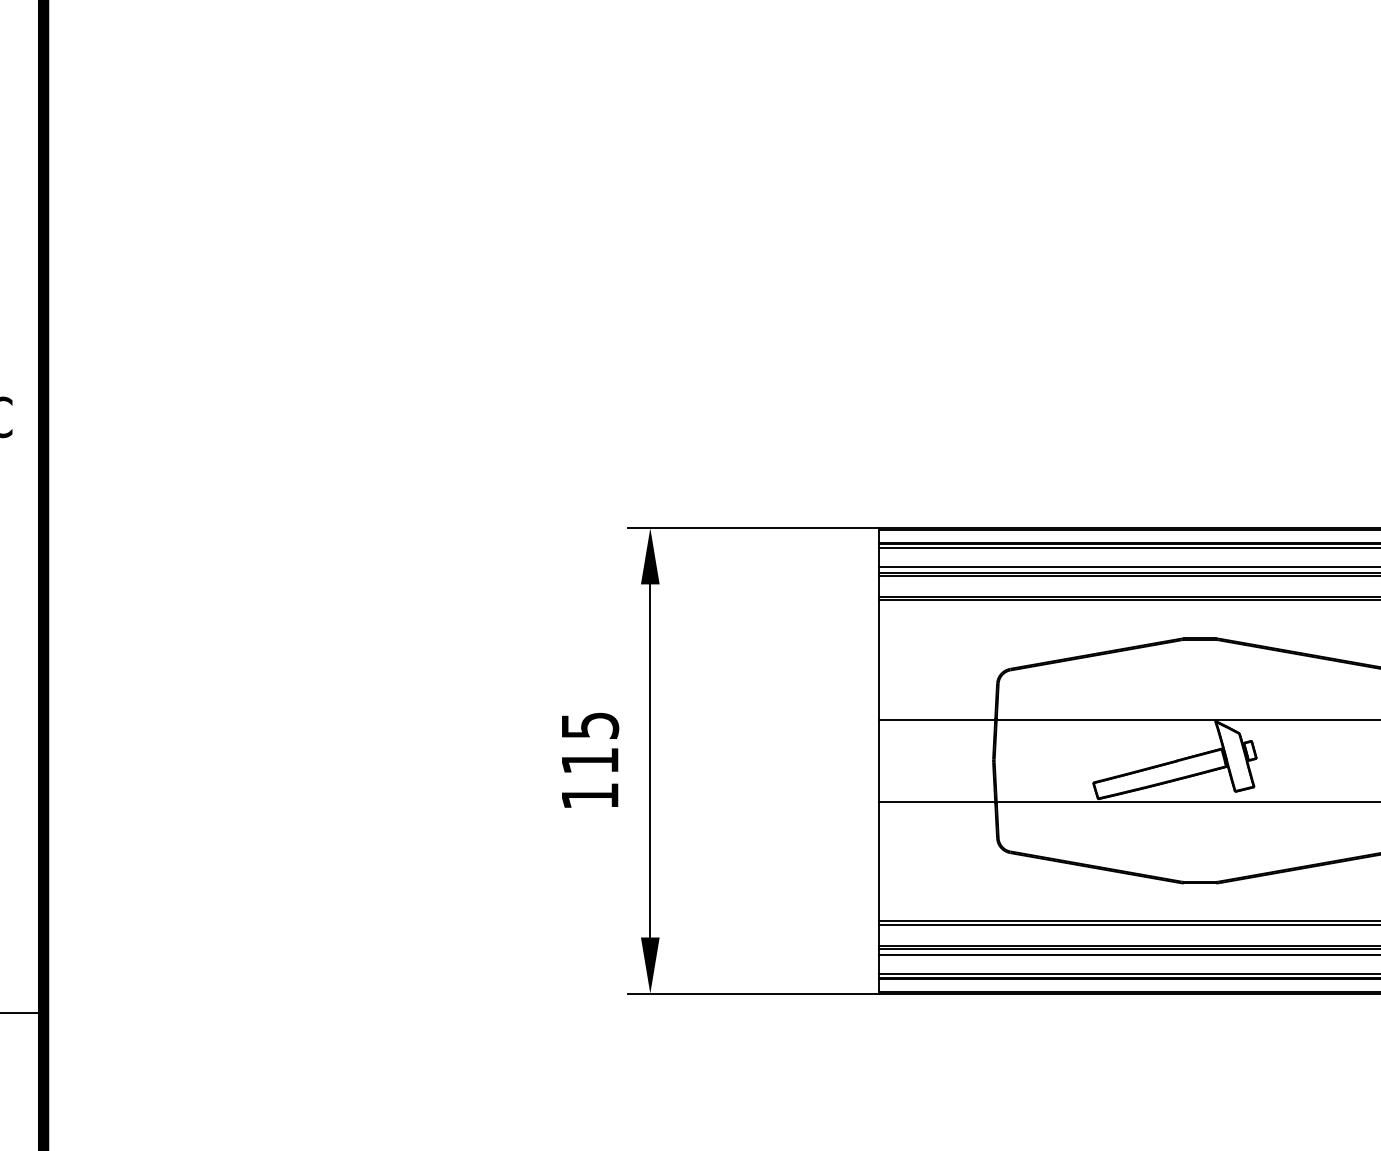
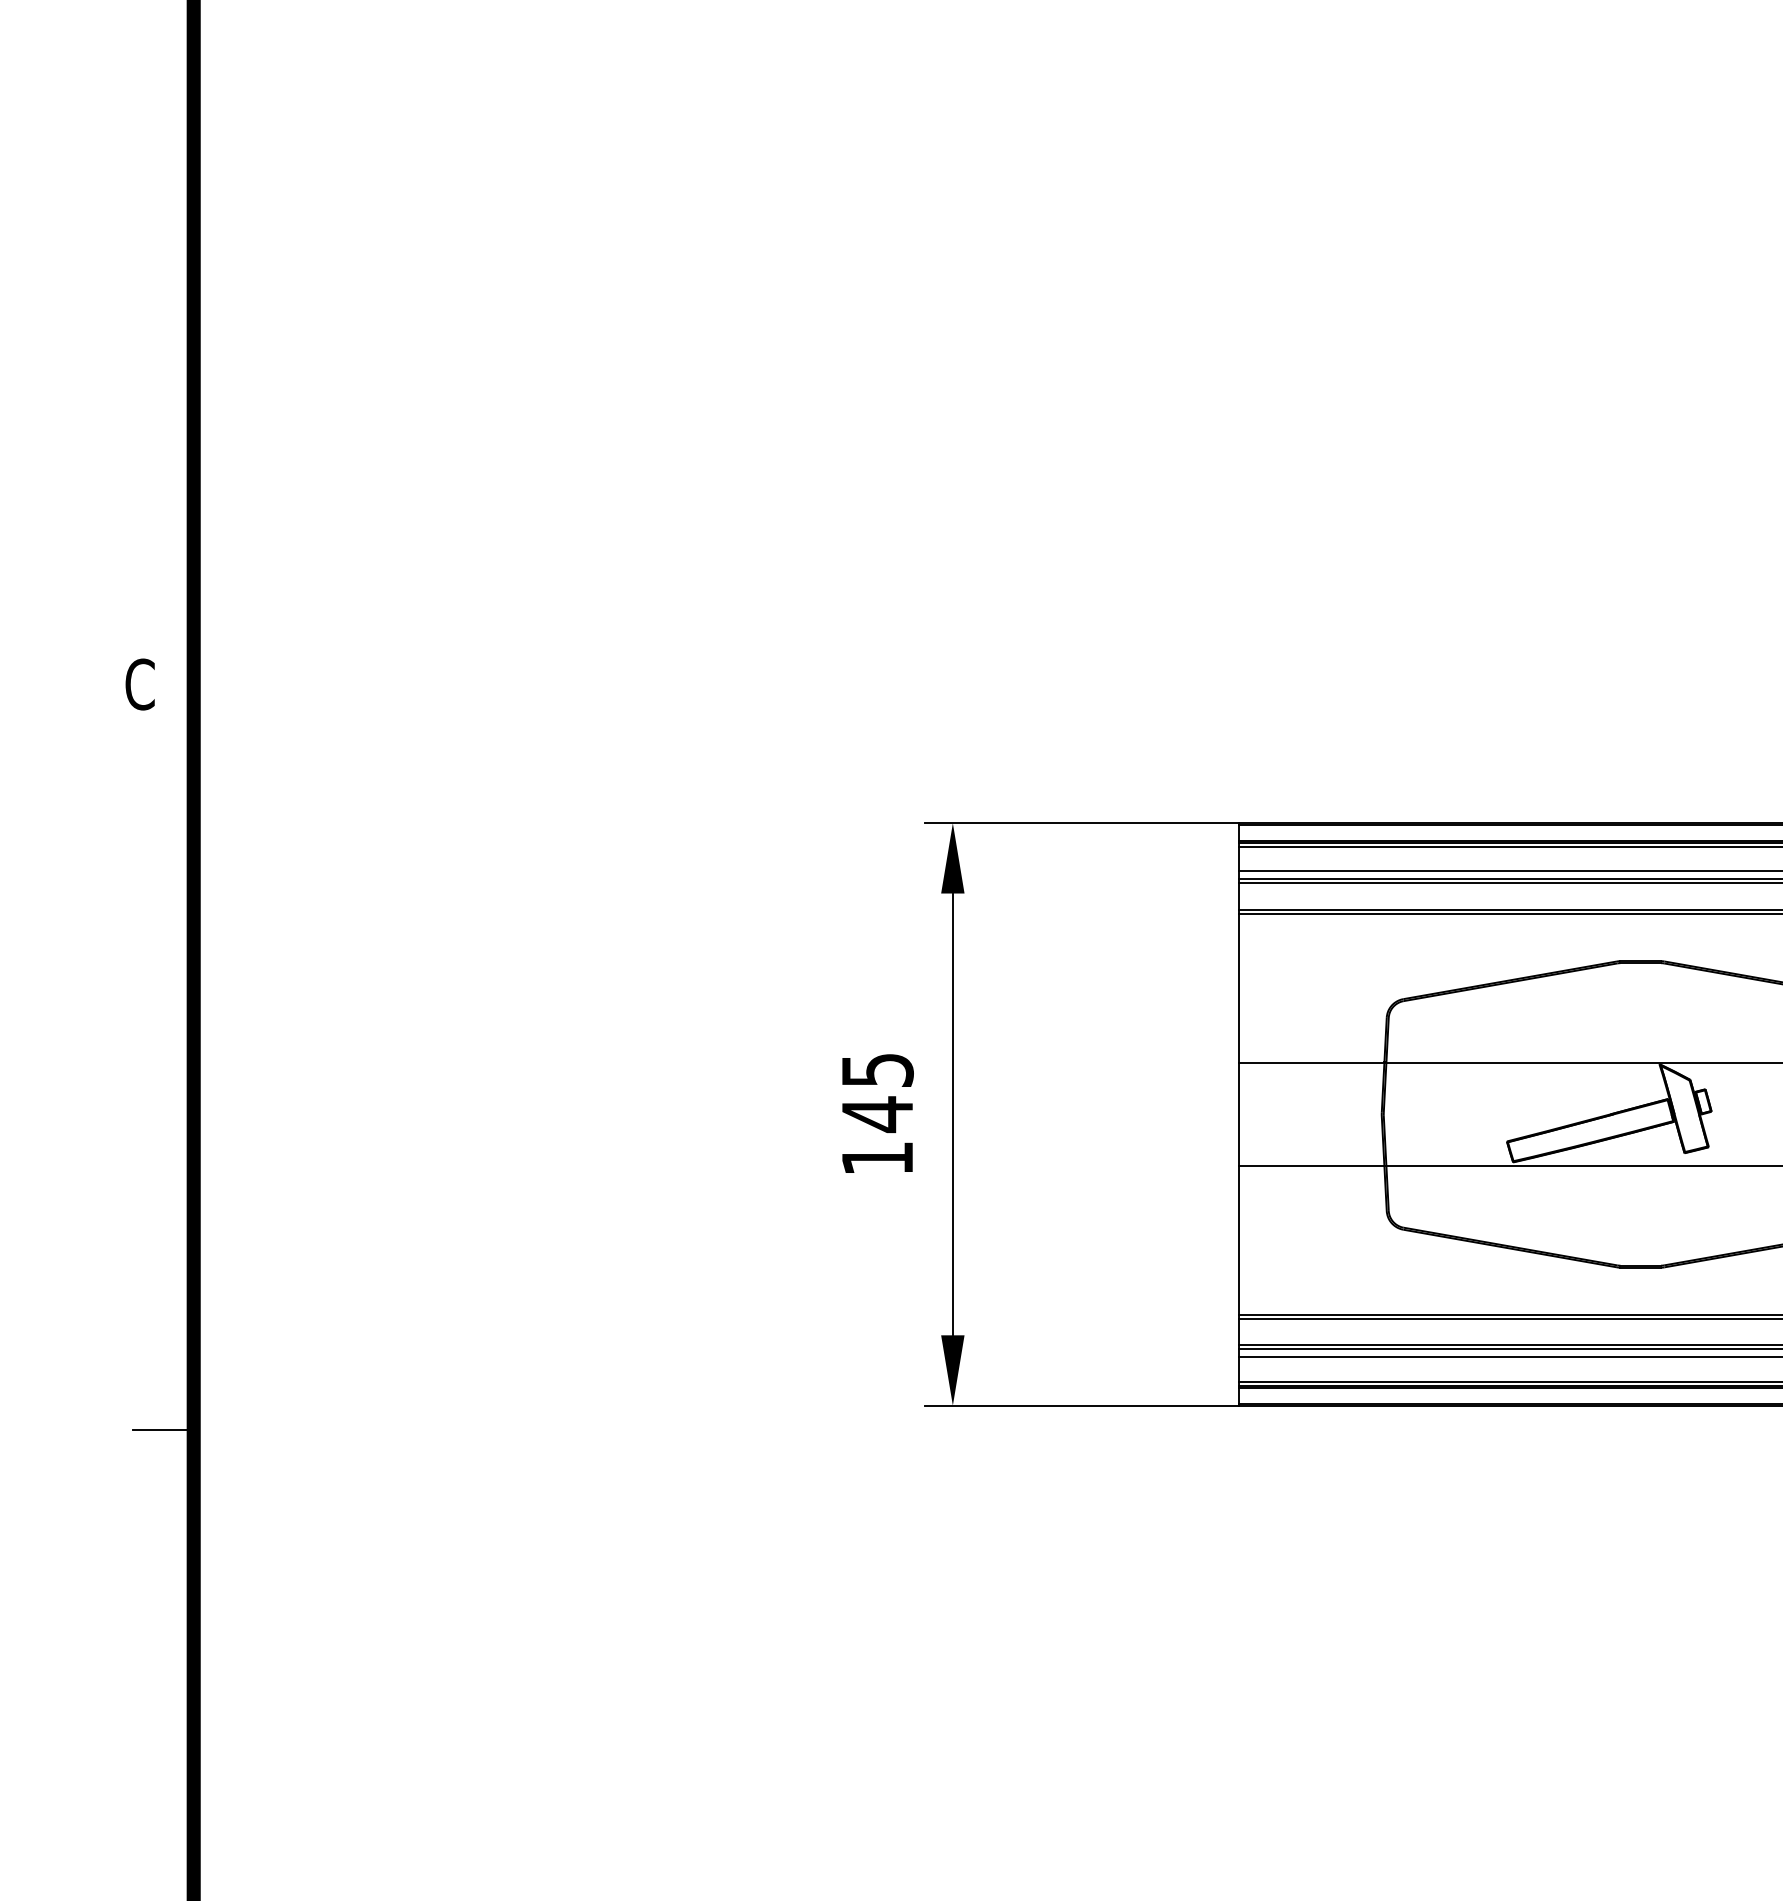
text: (590, 761) -> (877, 1114), 115 -> 145

